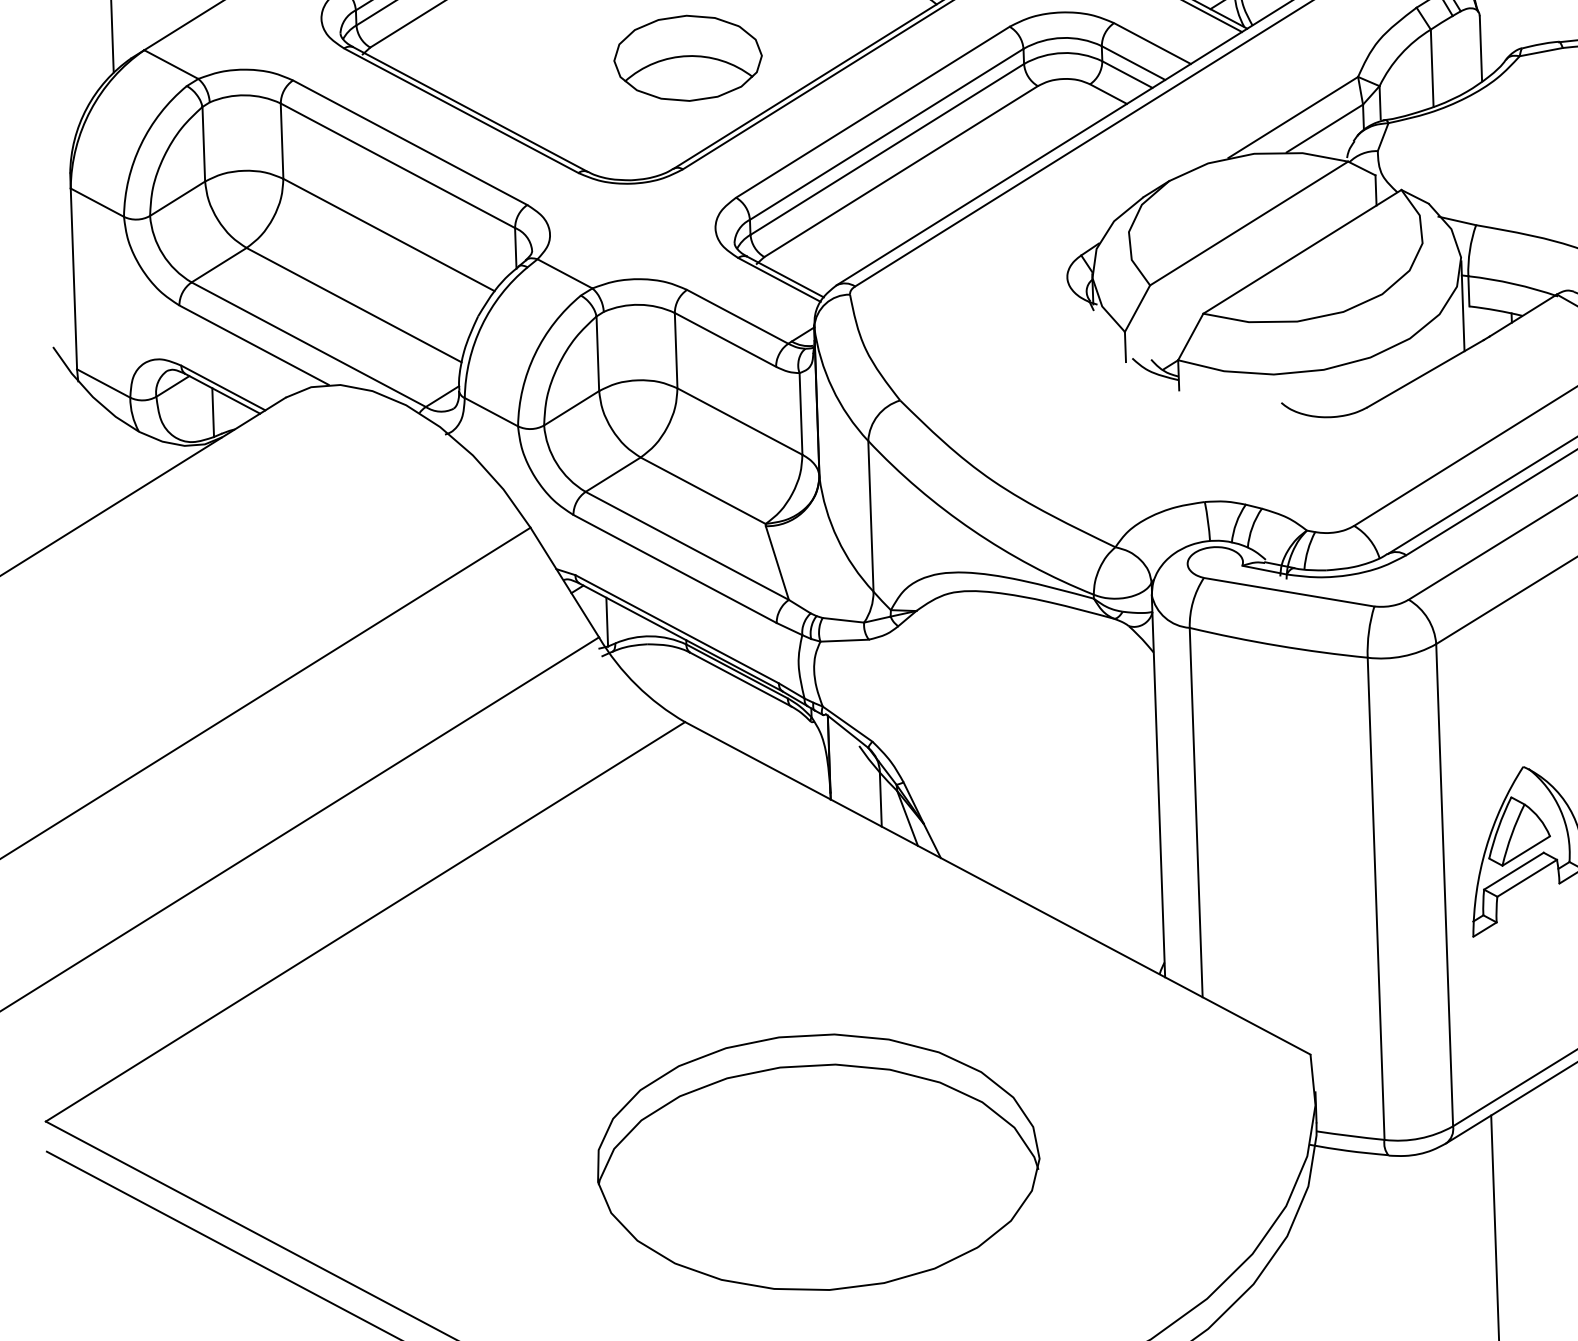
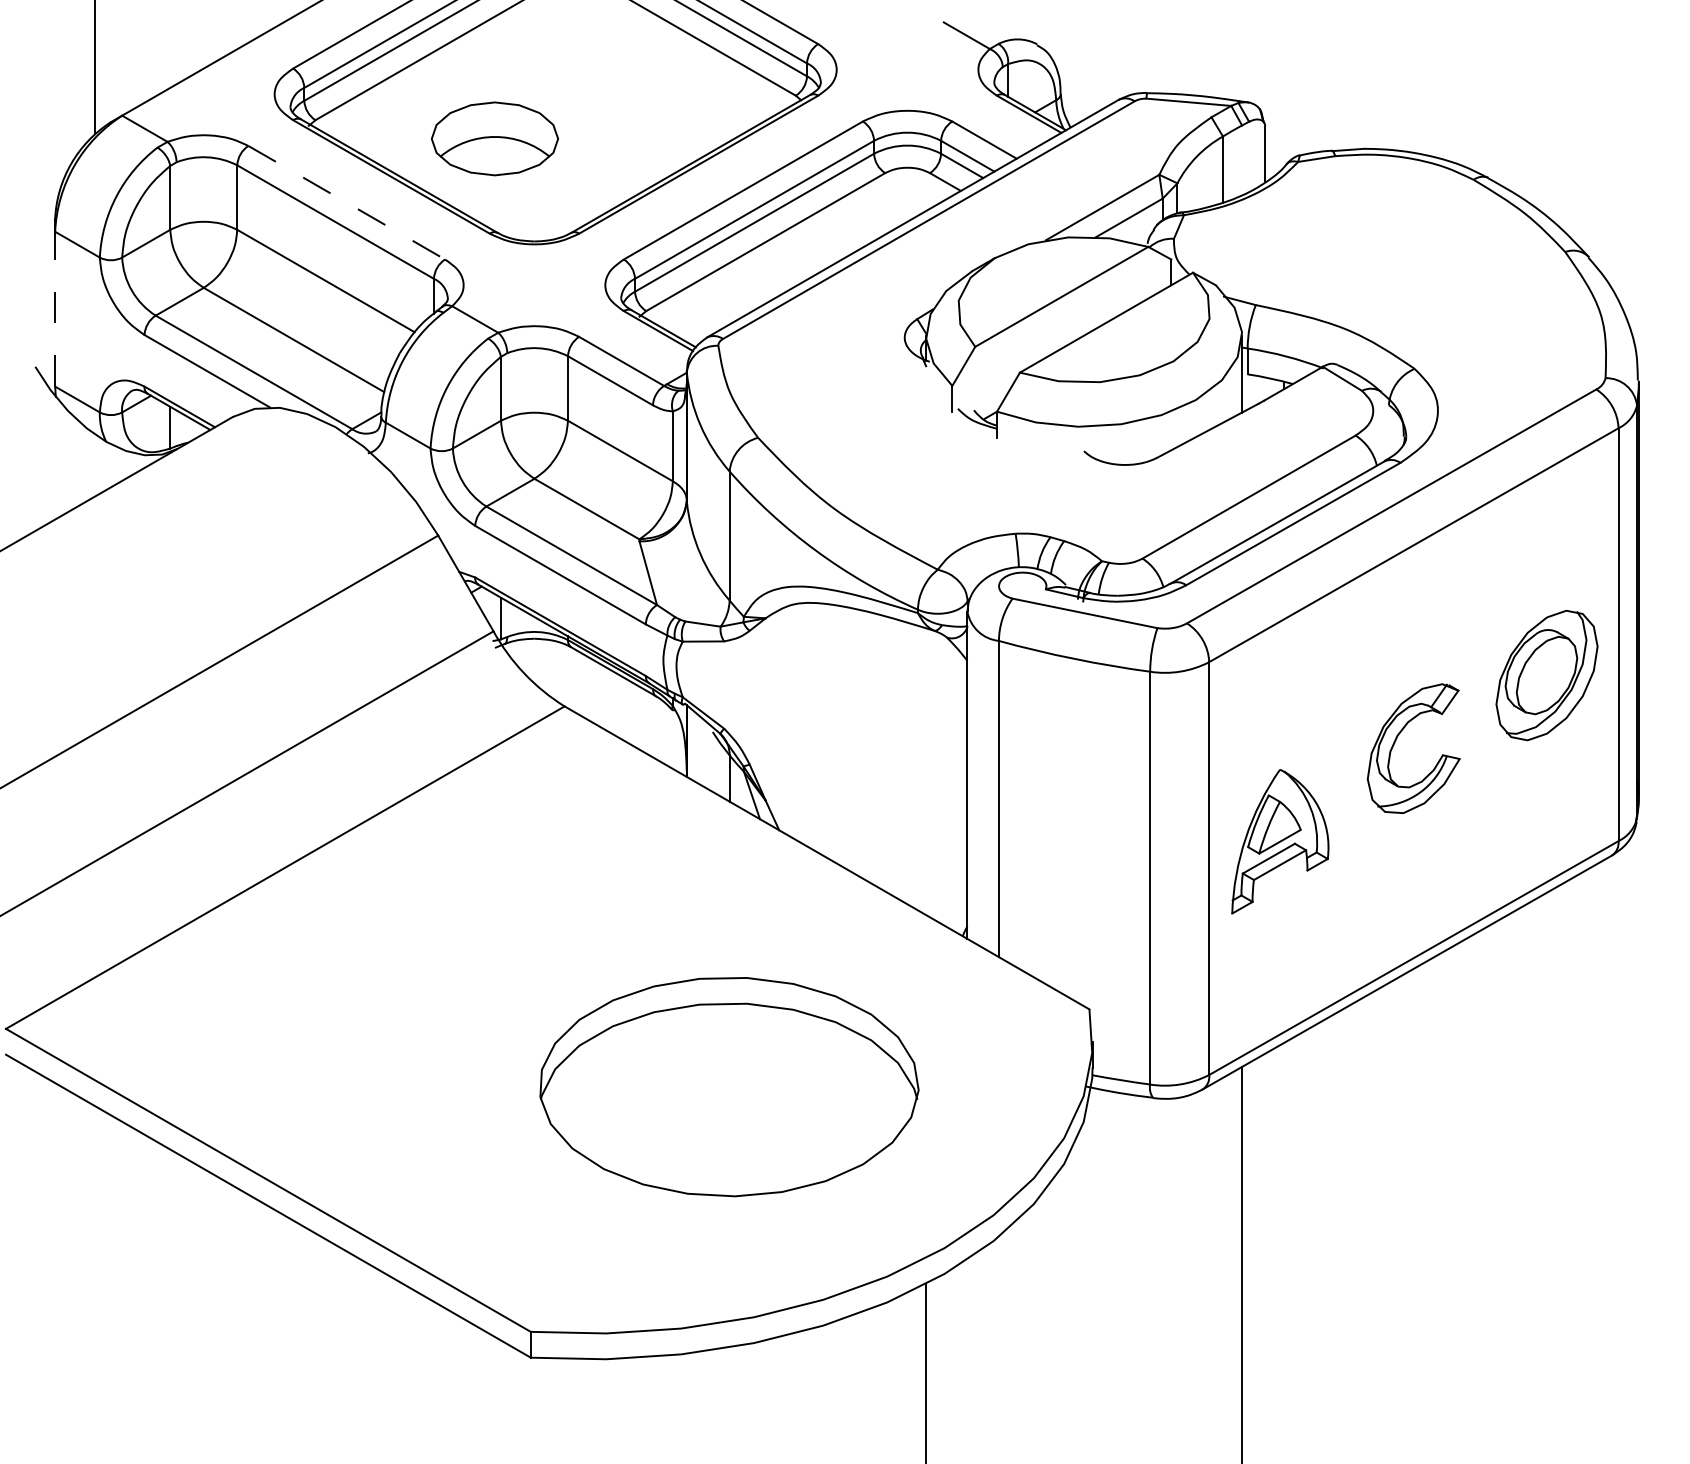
part: (687, 57) -> (494, 138), moved
line: (409, 142) -> (346, 202), solid -> dashed
line: (74, 278) -> (55, 308), solid -> dashed
part: (818, 1163) -> (729, 1087), moved

